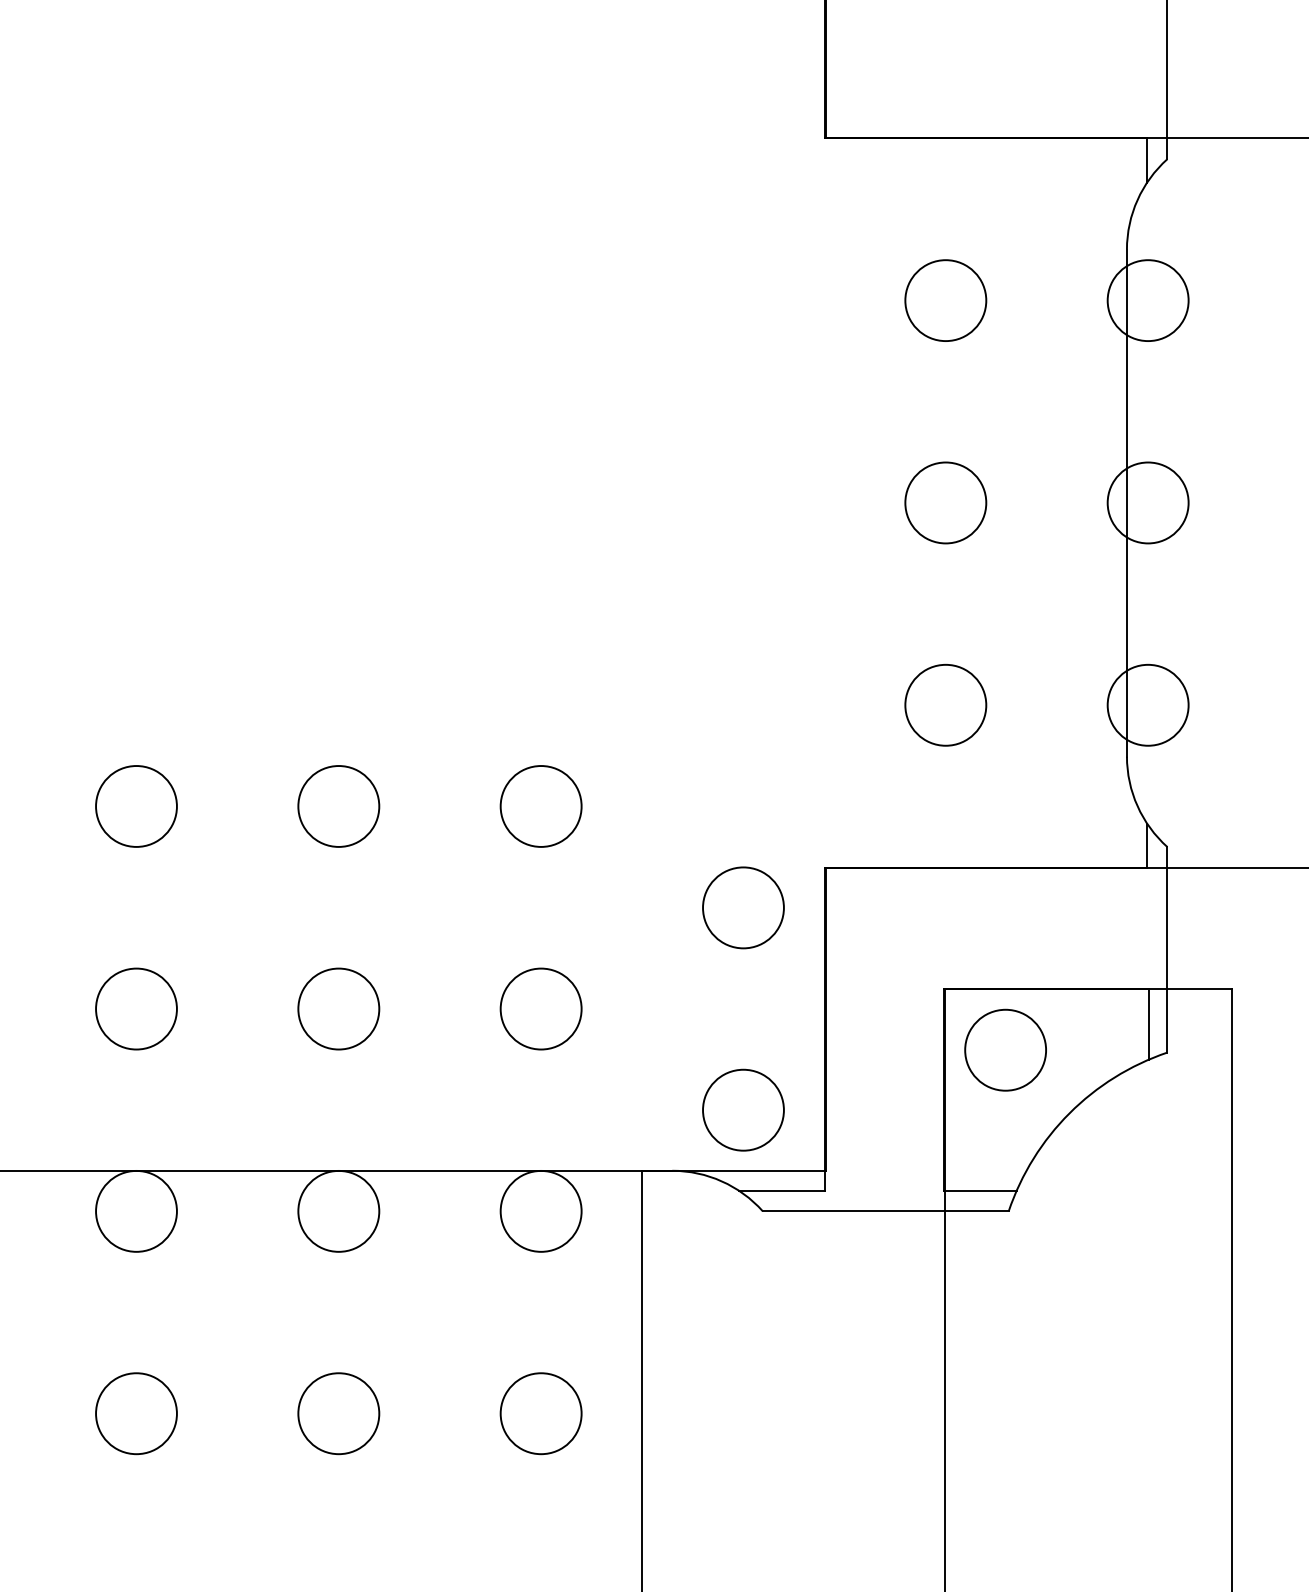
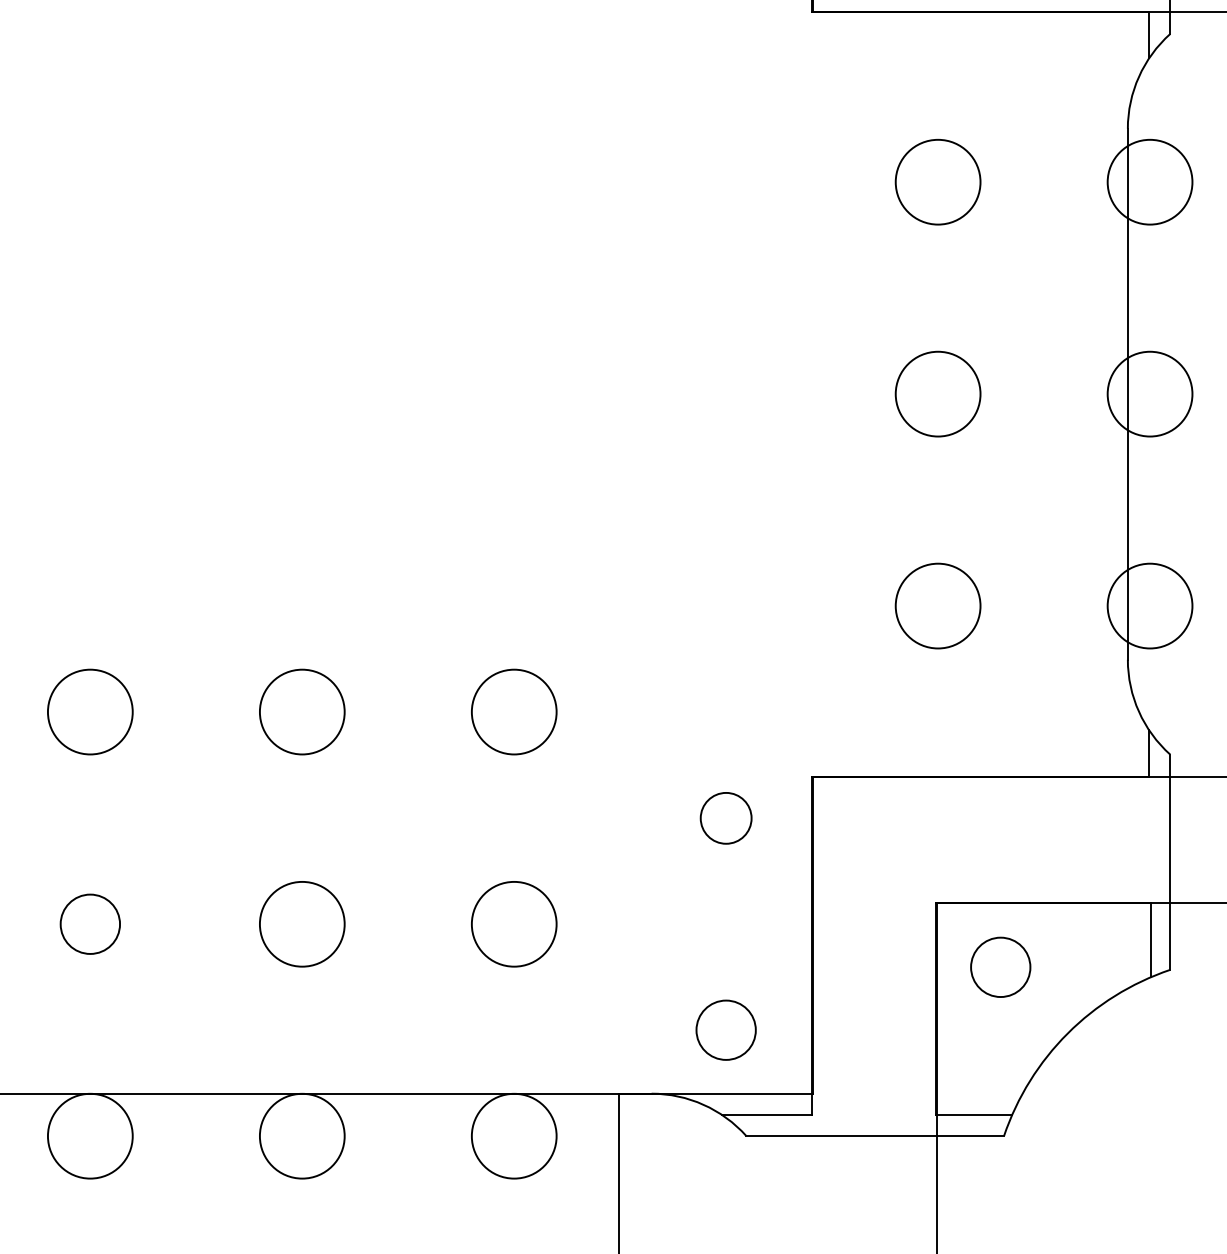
circle: (743, 907) -> (726, 817), size x0.6
circle: (136, 1008) -> (90, 923), size x0.7
circle: (1005, 1049) -> (1000, 966), size x0.7
circle: (743, 1109) -> (726, 1029), size x0.7

